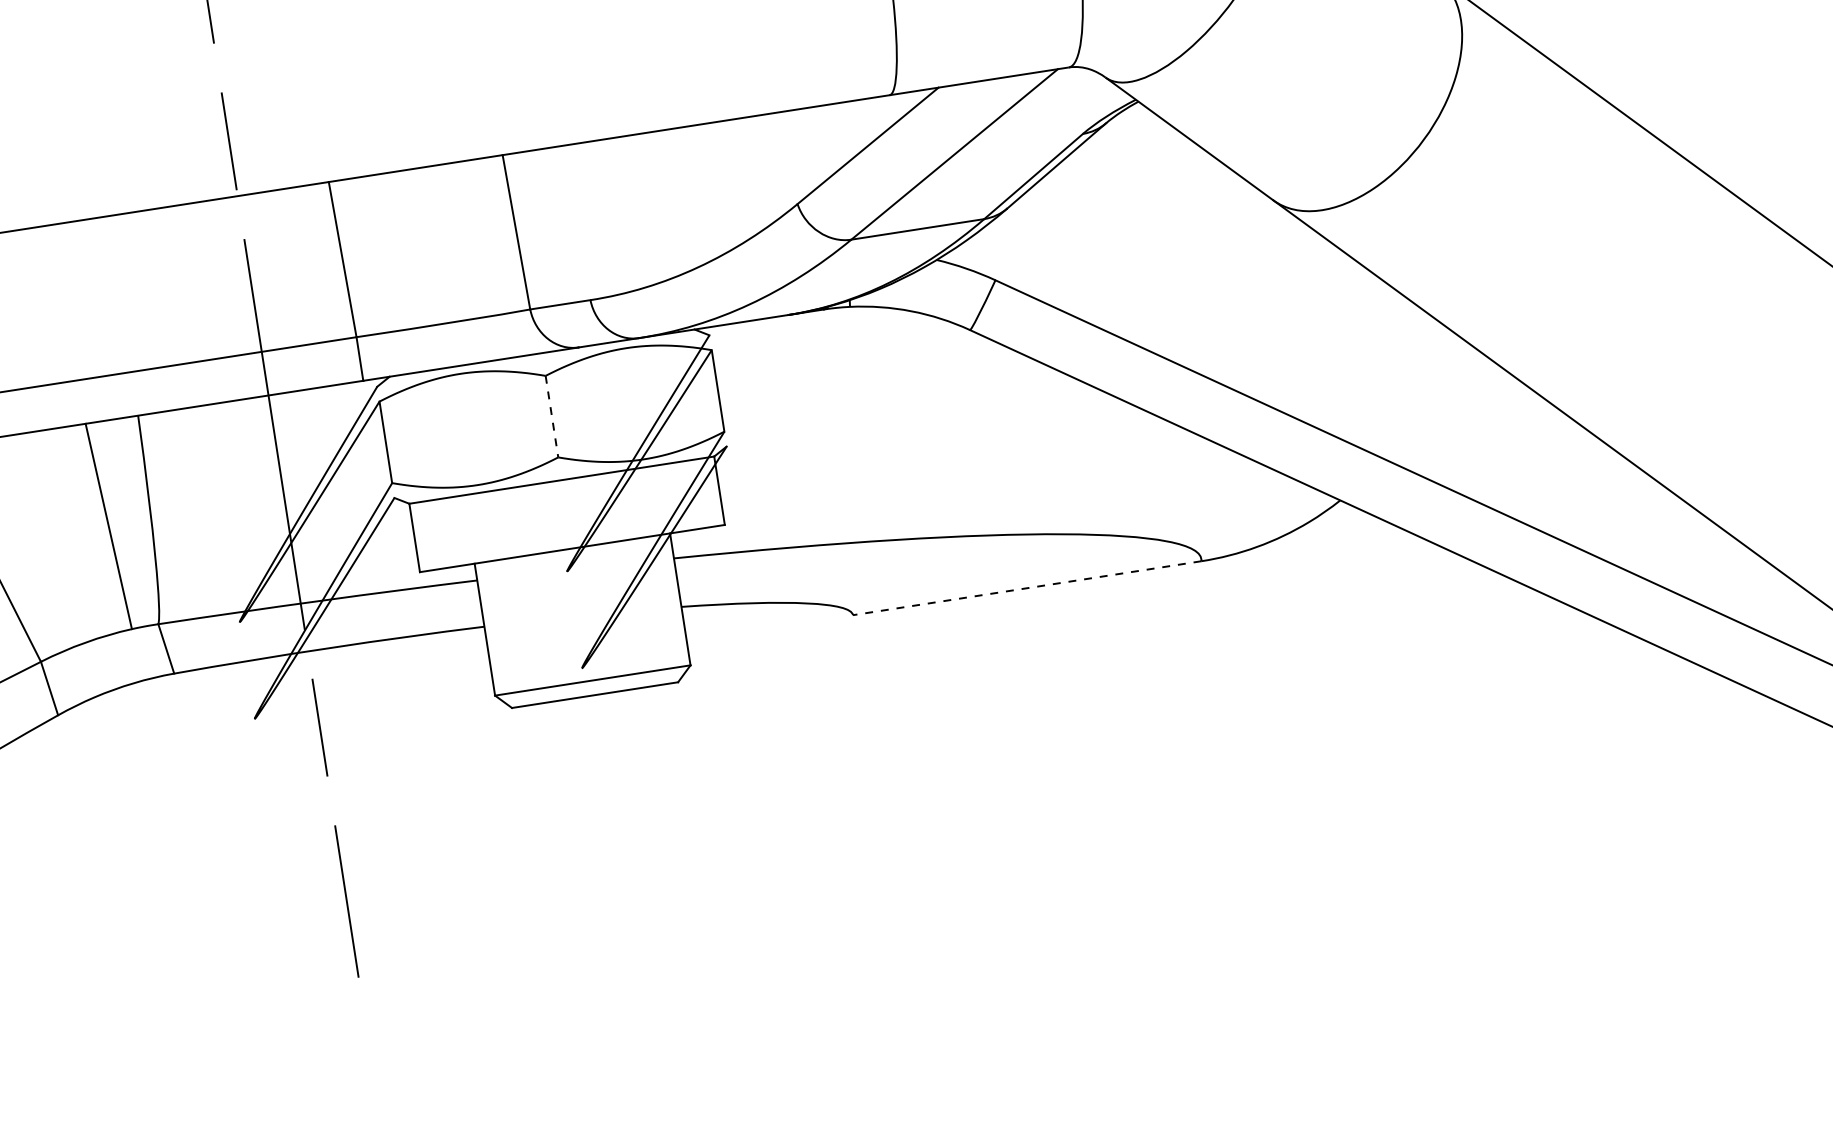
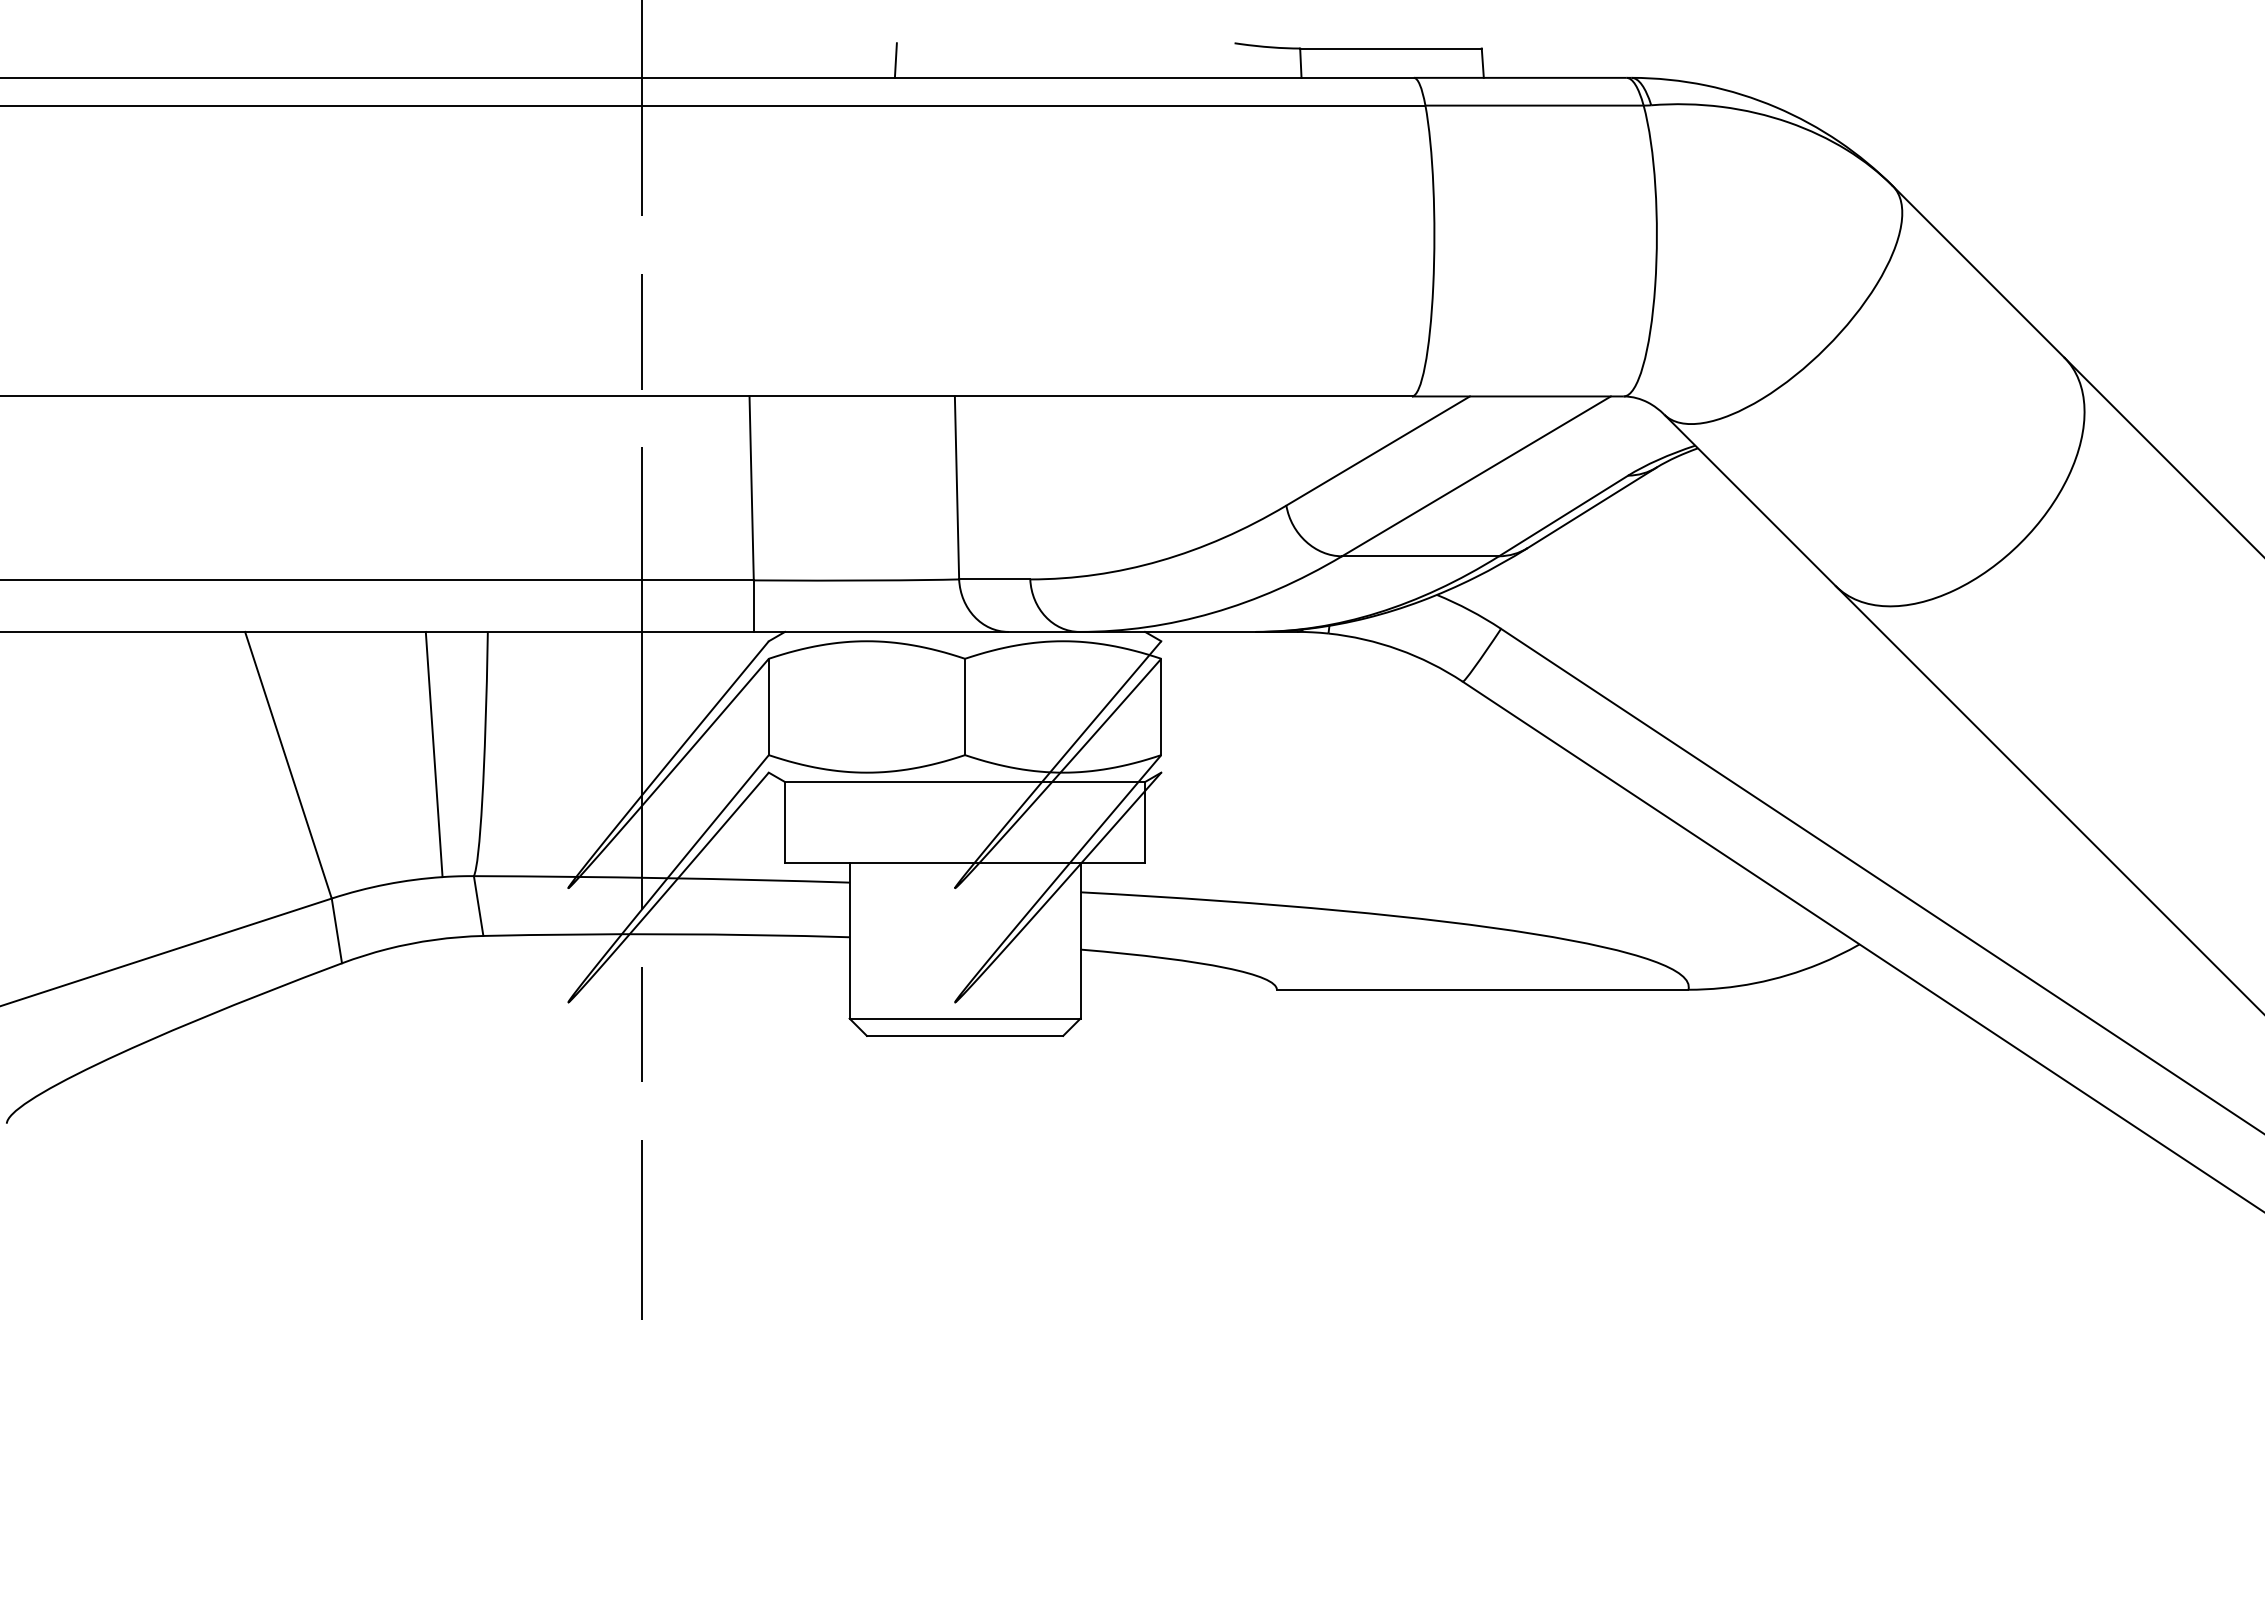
line: (552, 417) -> (965, 707), dashed -> solid
line: (1027, 588) -> (1482, 989), dashed -> solid

